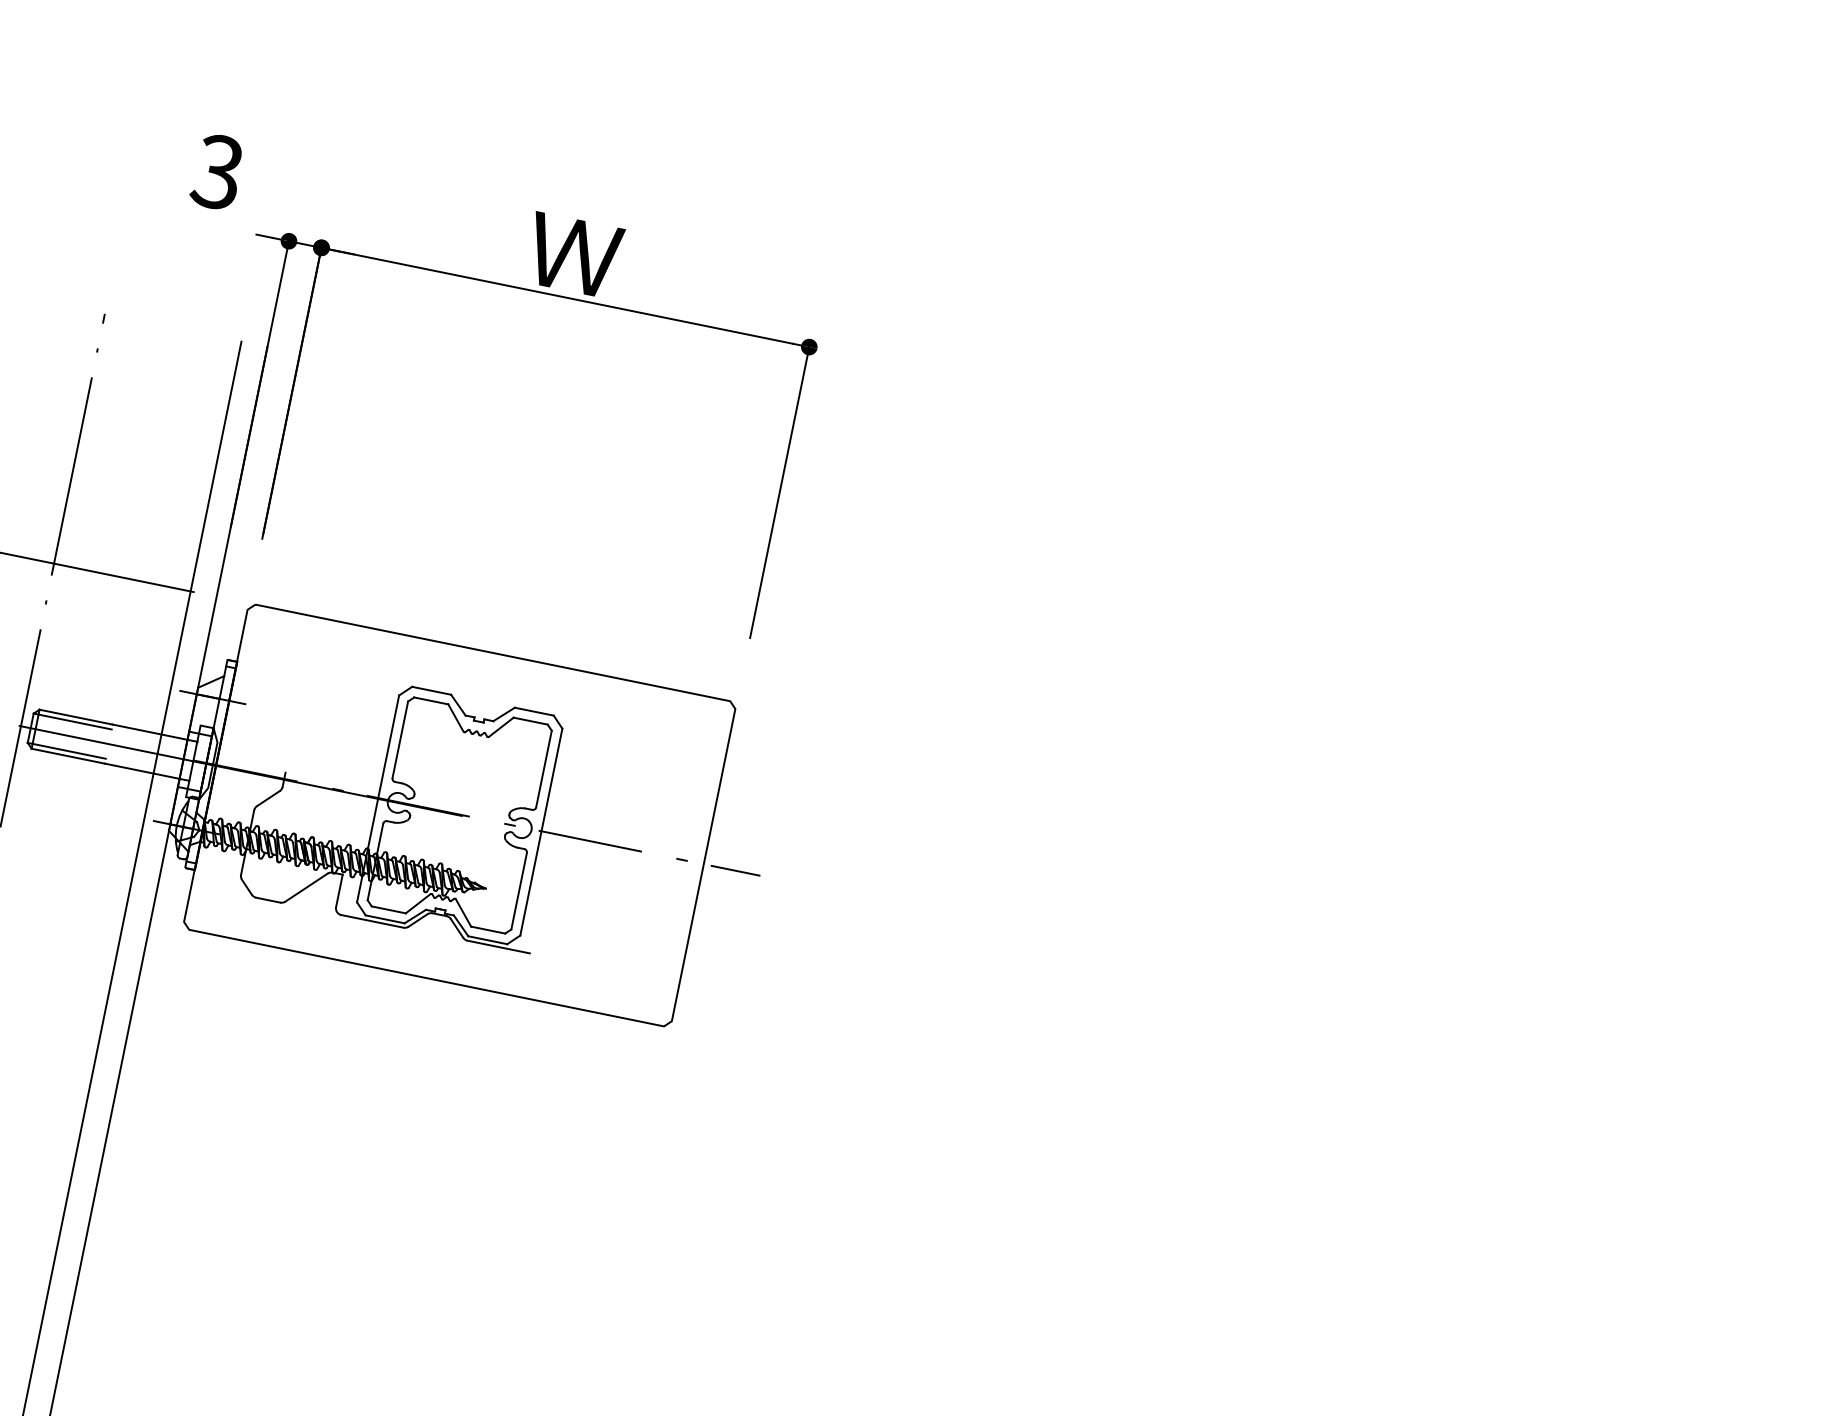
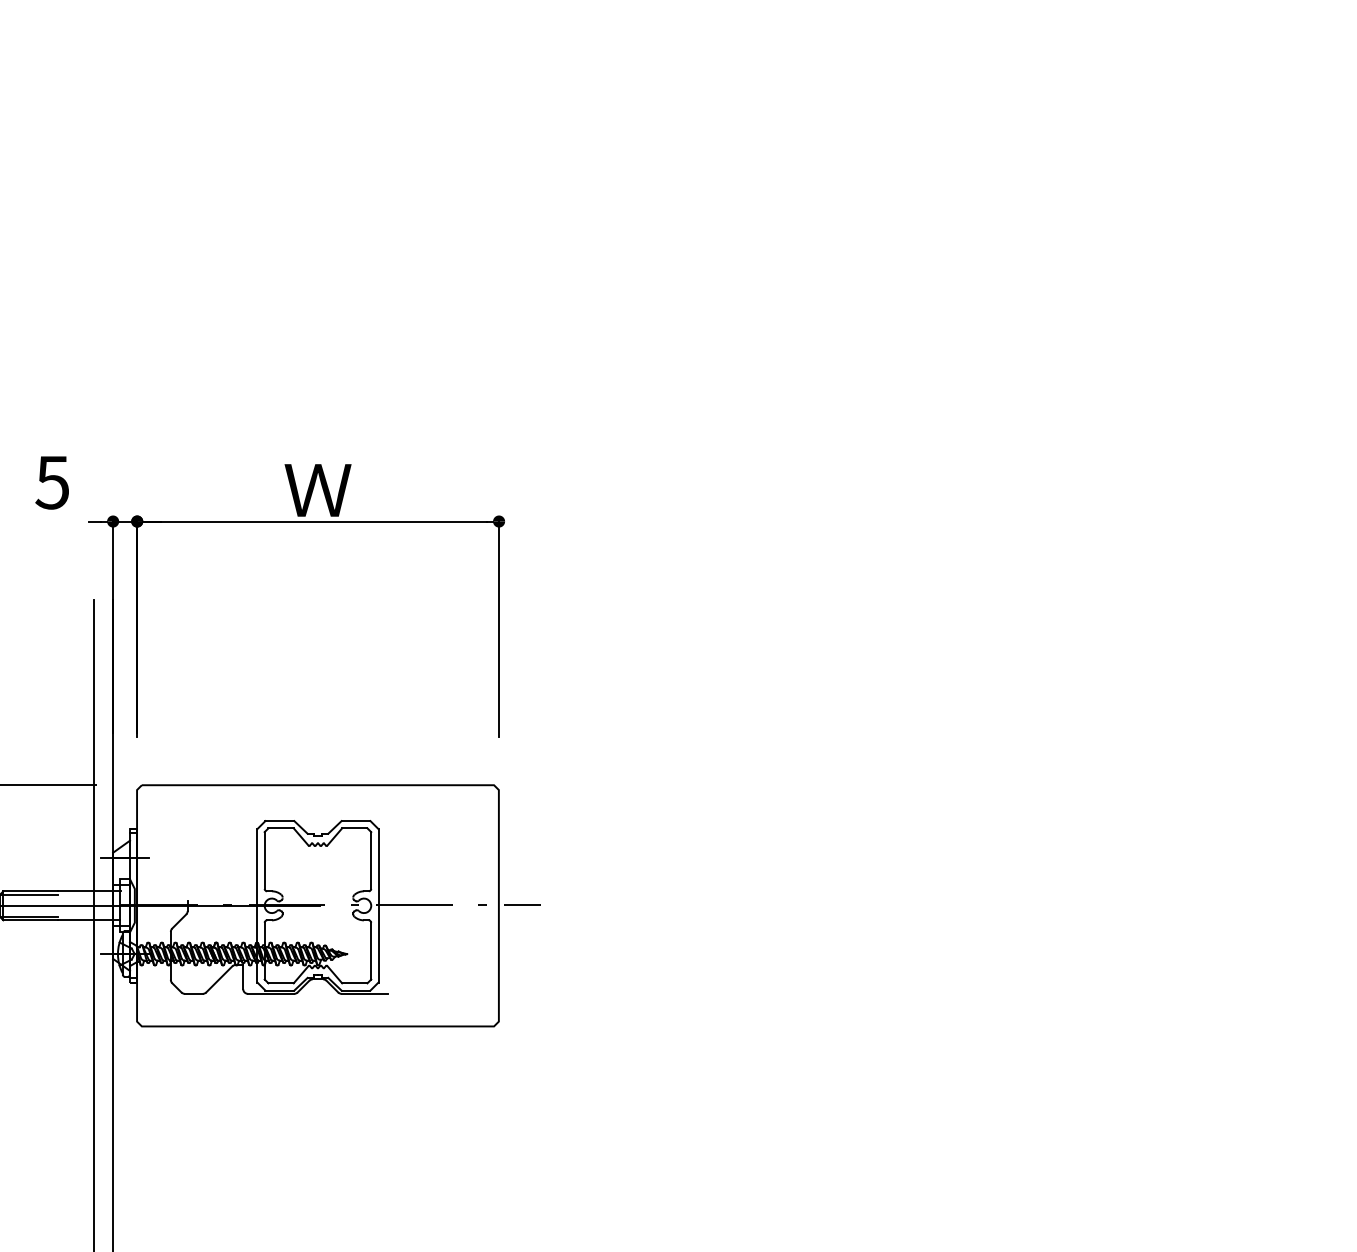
text: (216, 171) -> (51, 482), 3 -> 5

